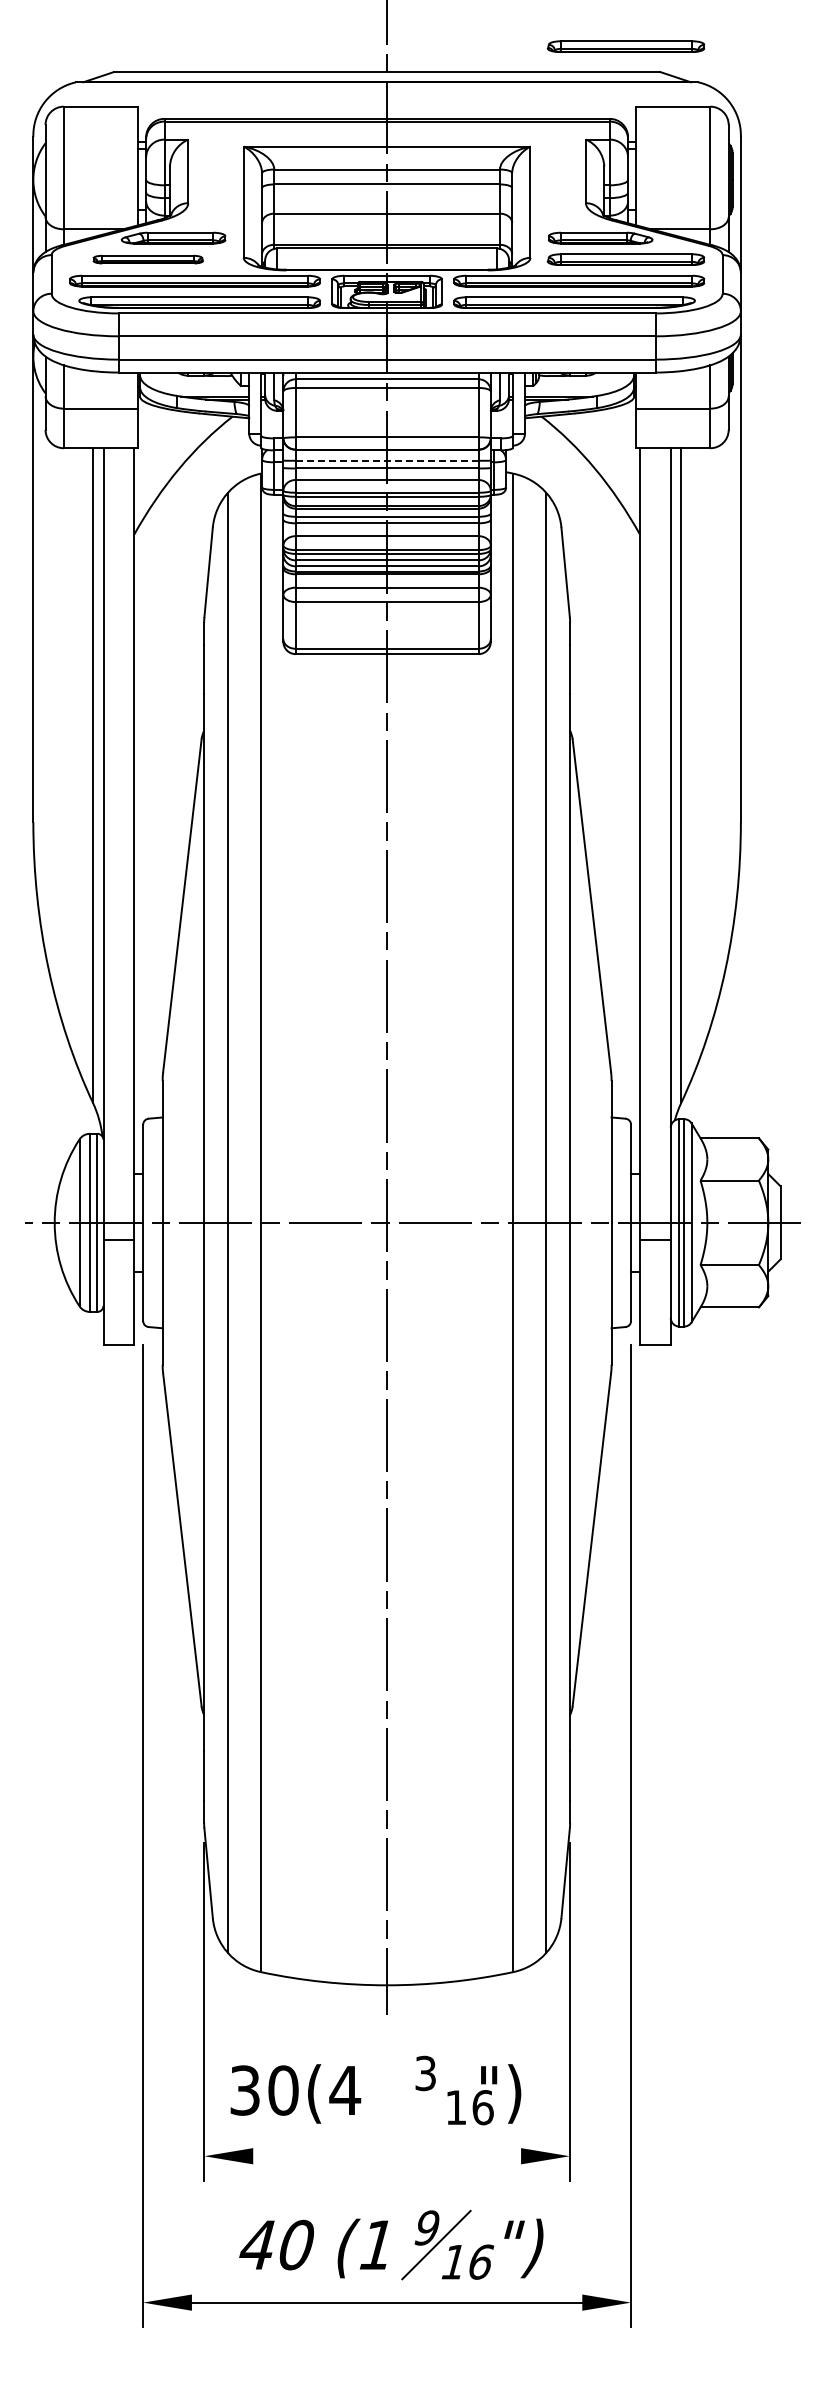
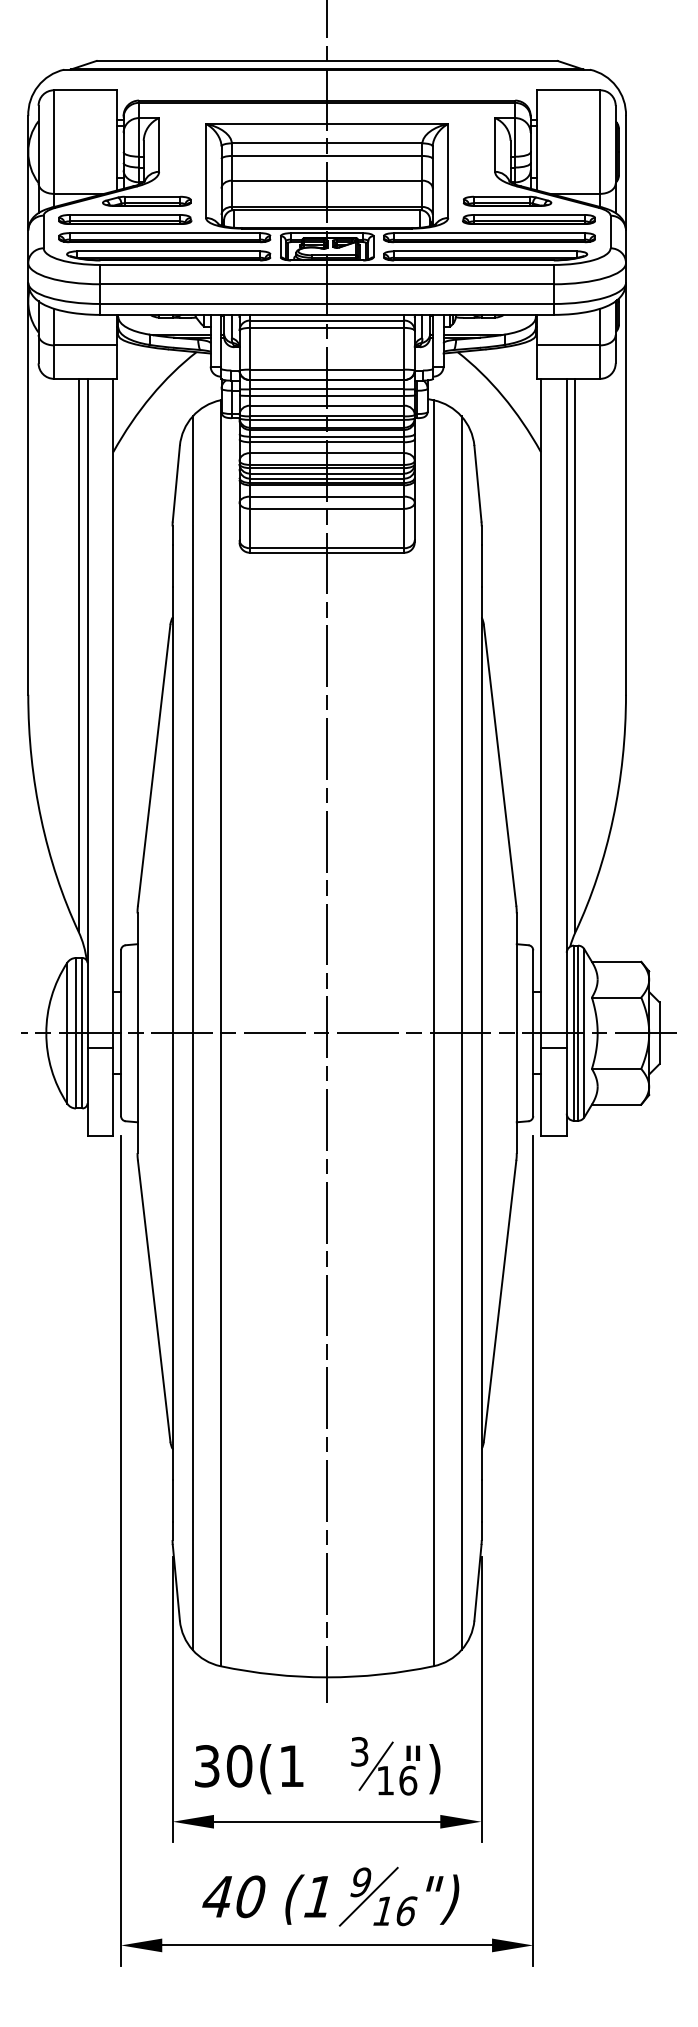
part: (625, 46) -> (528, 39), removed
part: (148, 259) -> (125, 219), size x1.43
line: (387, 460) -> (327, 389), dashed -> solid
text: (345, 2090) -> (291, 1766), 30(4 -> 30(1
line: (444, 2090) -> (375, 1766), added
line: (387, 2156) -> (327, 1821), added

